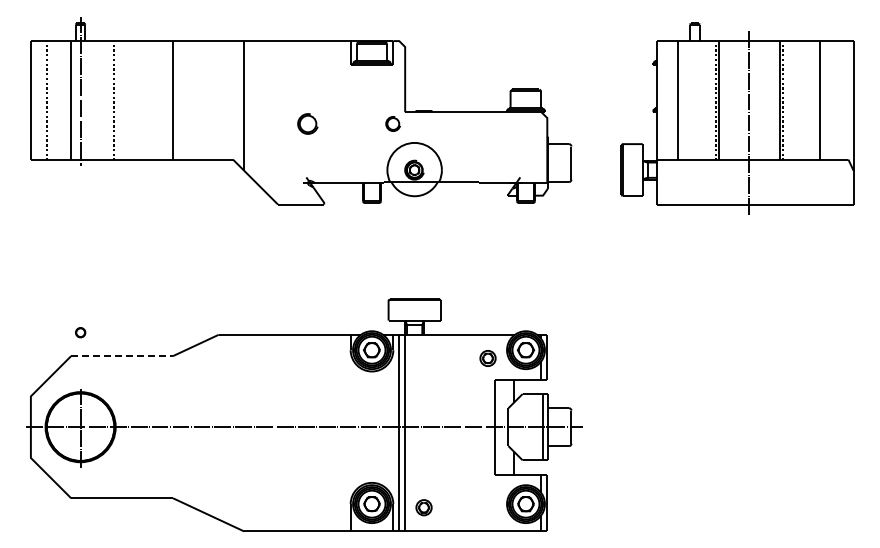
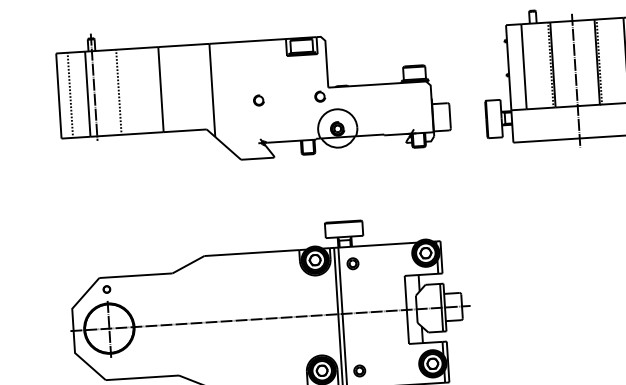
part: (307, 123) -> (258, 100), size x0.71
part: (80, 332) -> (106, 289), moved
line: (122, 356) -> (136, 275), dashed -> solid
part: (487, 358) -> (352, 263), moved

